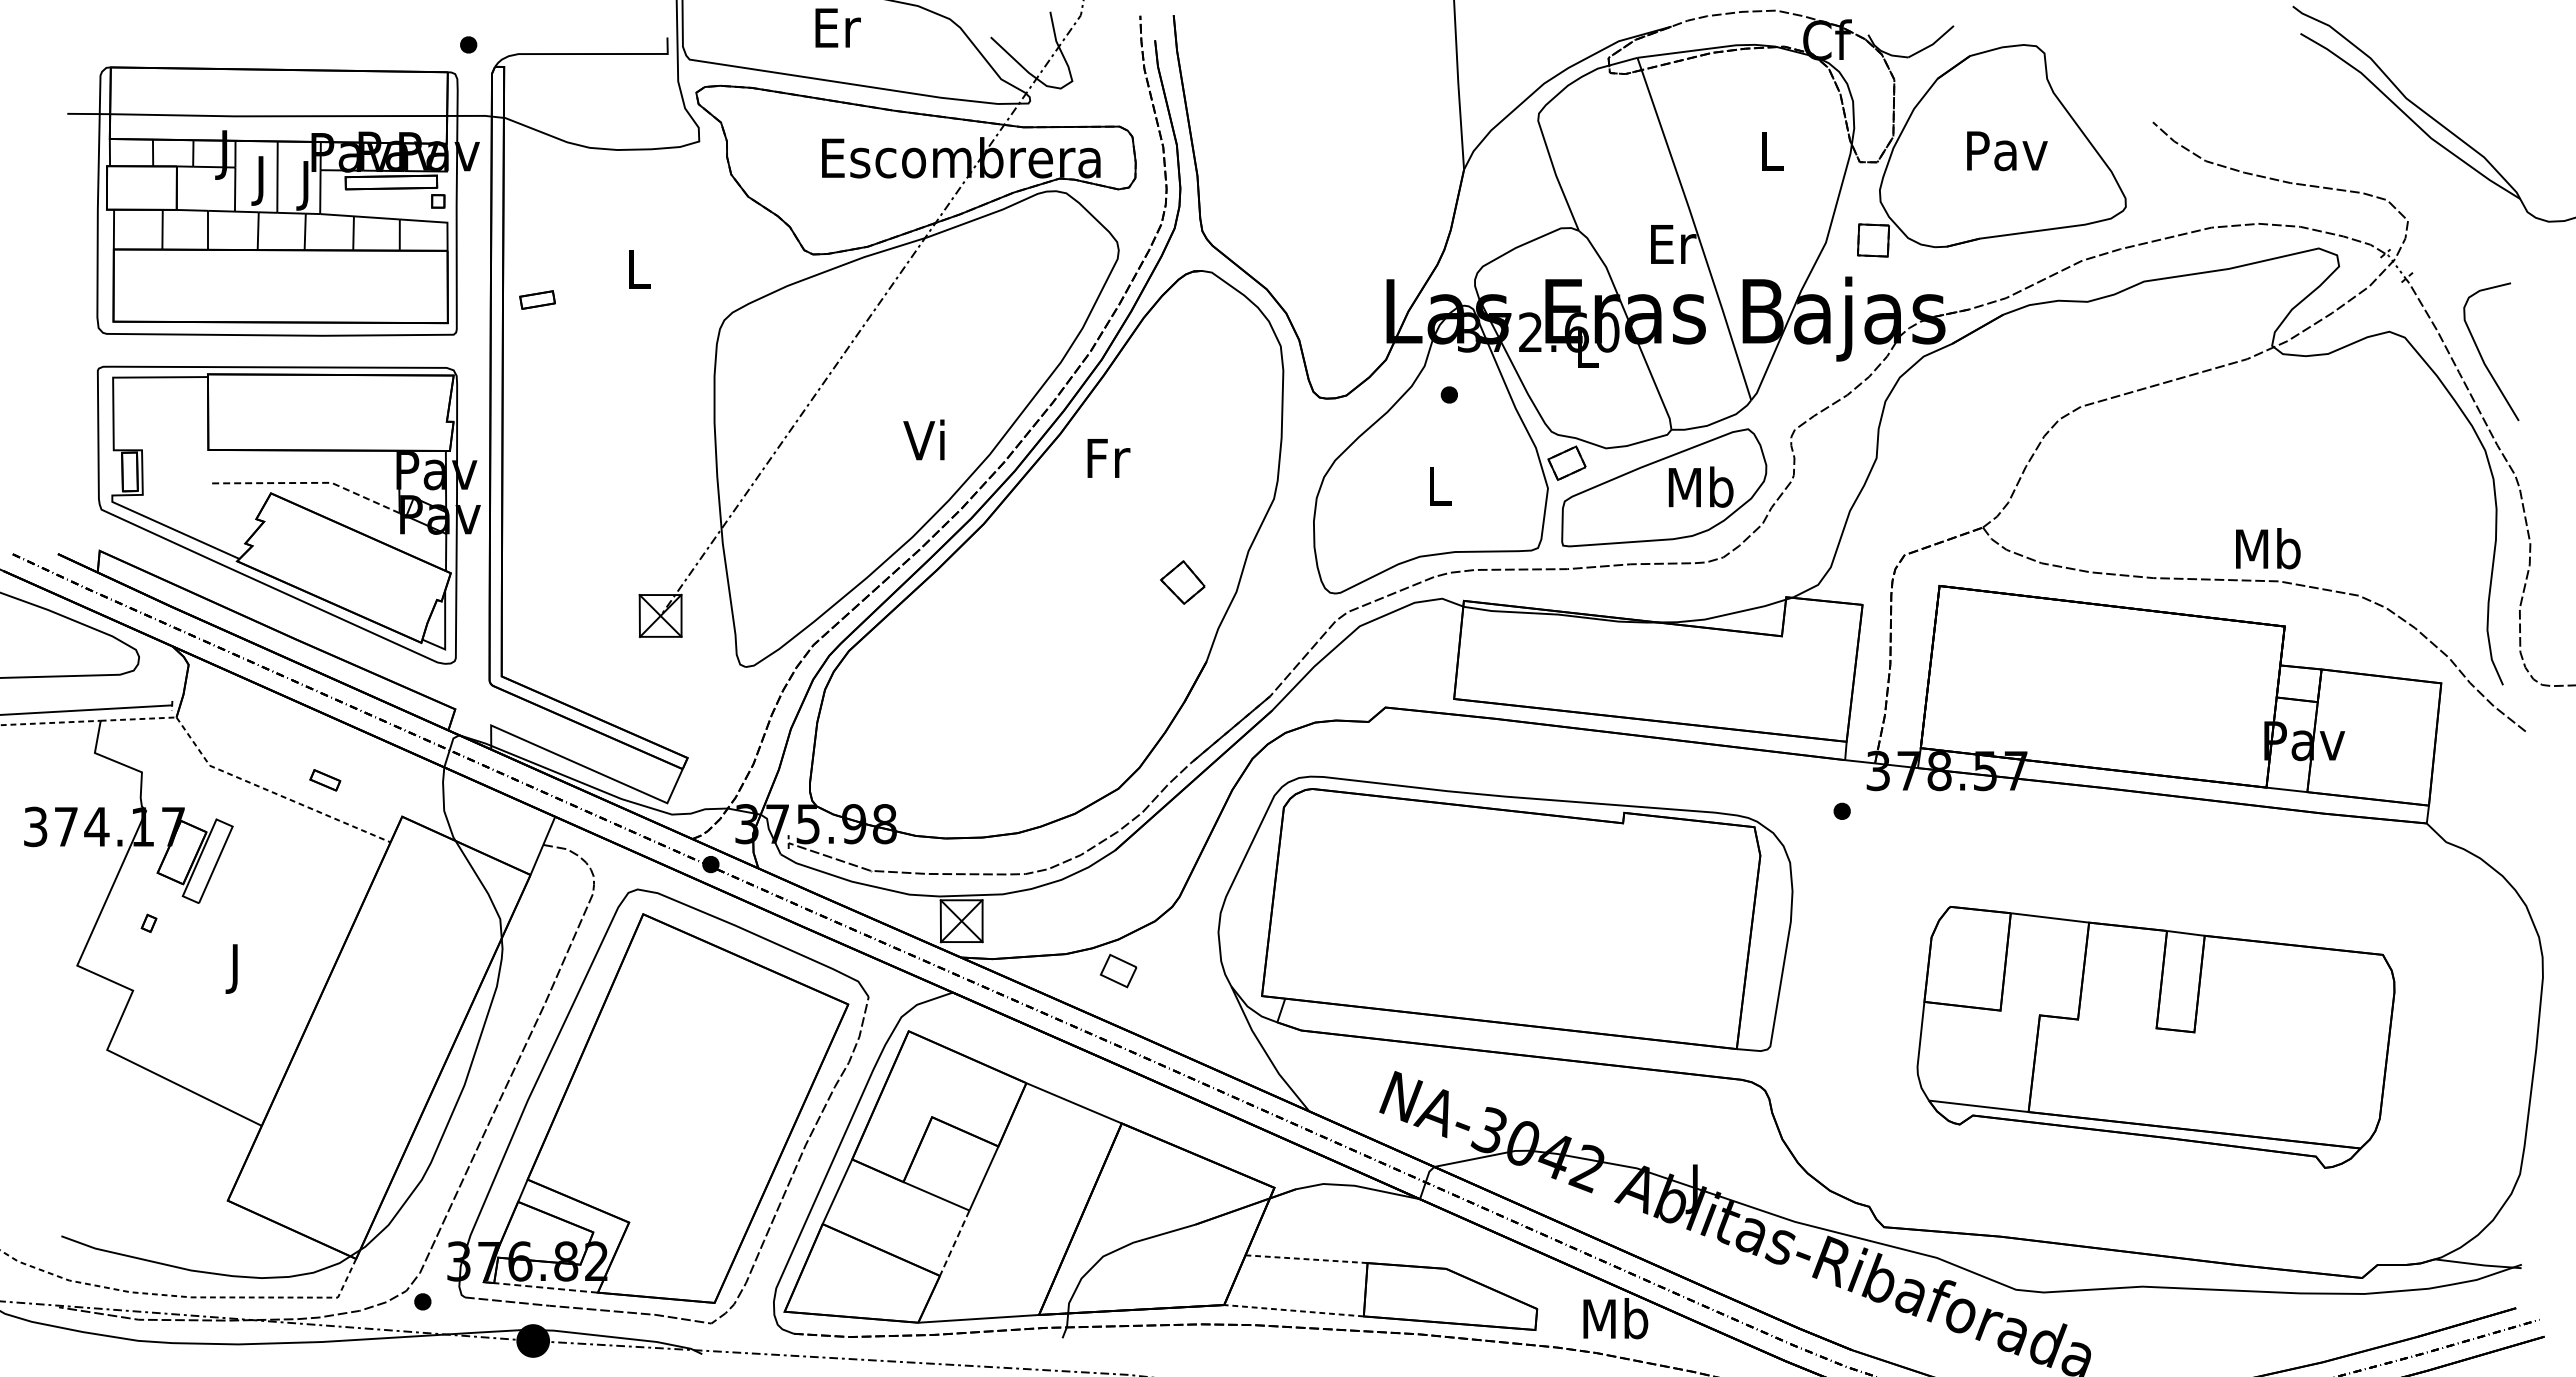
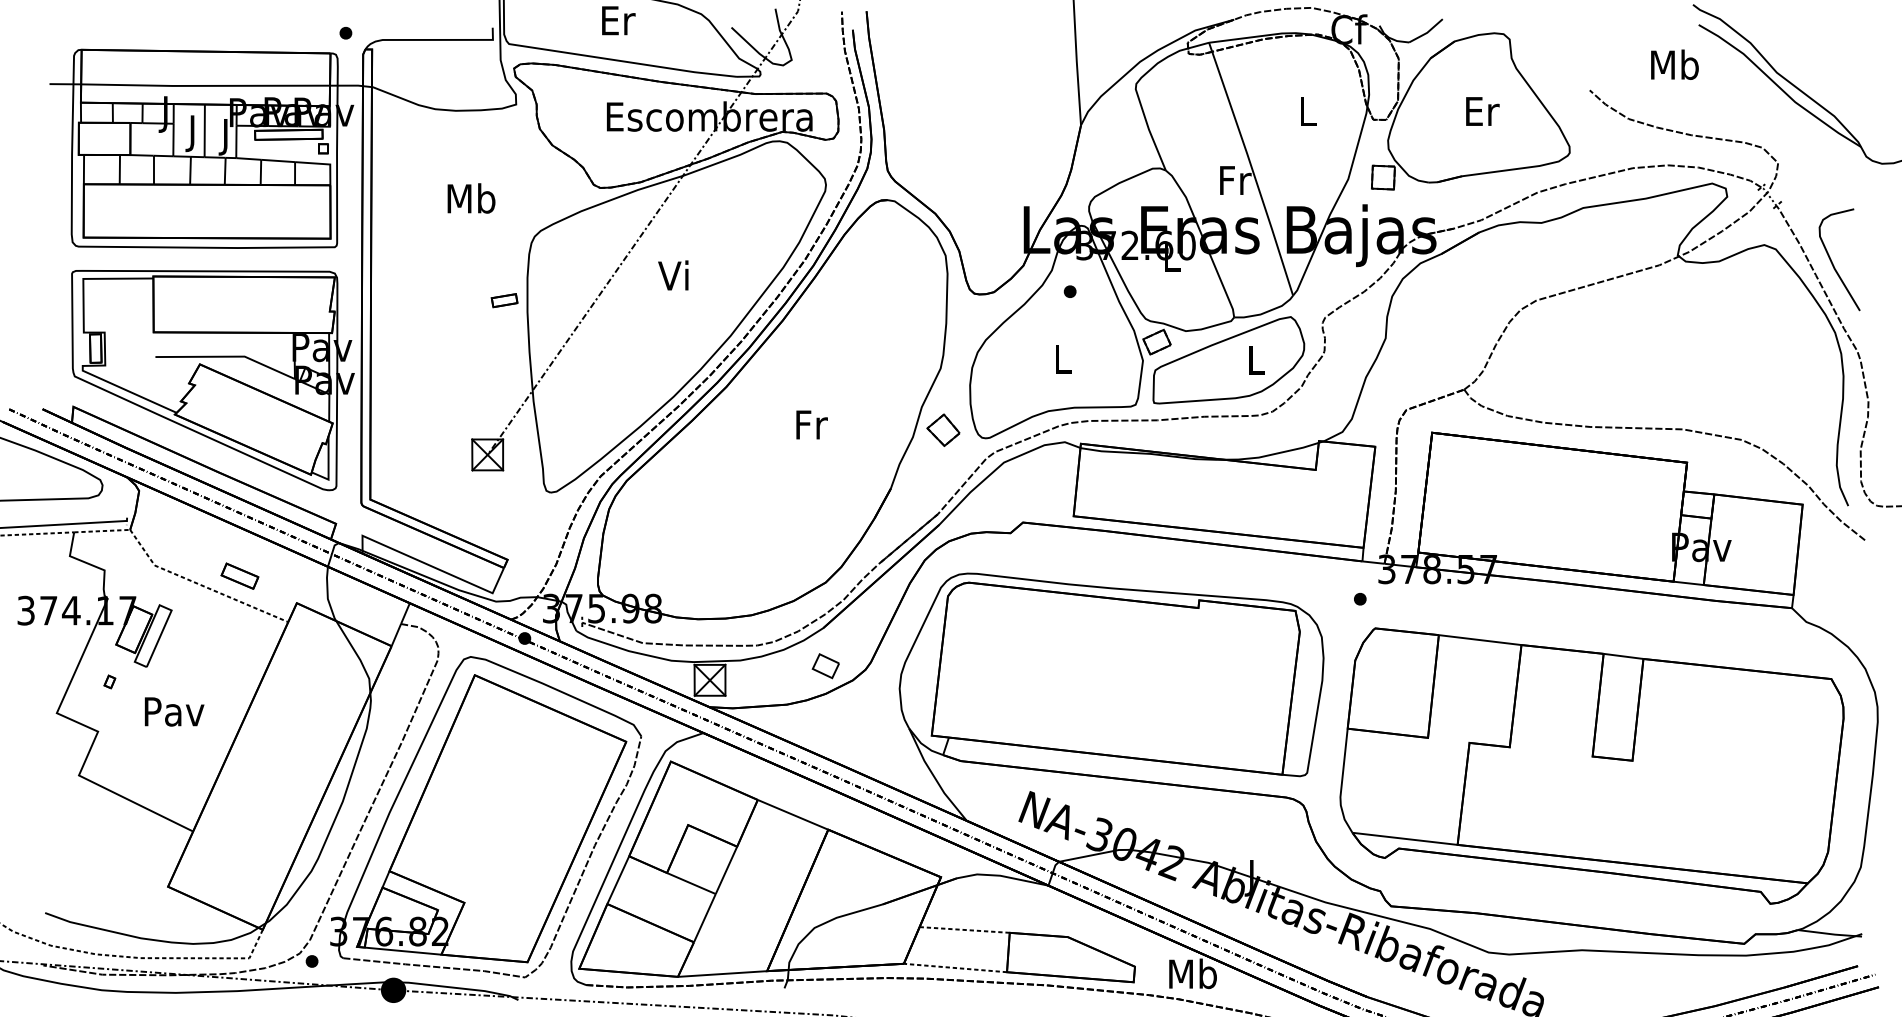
text: (2007, 151) -> (1482, 111), Pav -> Er
text: (1673, 244) -> (1235, 180), Er -> Fr
text: (638, 268) -> (471, 198), L -> Mb
part: (537, 299) -> (504, 300), moved
text: (923, 439) -> (672, 275), moved
text: (1108, 458) -> (811, 425), moved
line: (308, 482) -> (227, 356), dashed -> solid
text: (1700, 486) -> (1255, 359), Mb -> L
text: (2268, 548) -> (1675, 64), moved
part: (1182, 582) -> (943, 430), moved
part: (325, 780) -> (240, 576), size x1.67
text: (236, 968) -> (174, 715), J -> Pav
part: (1118, 971) -> (825, 666), moved
part: (2155, 1037) -> (1591, 766), size x1.43
line: (954, 1243) -> (704, 918), dashed -> solid
line: (545, 1287) -> (402, 950), dashed -> solid

